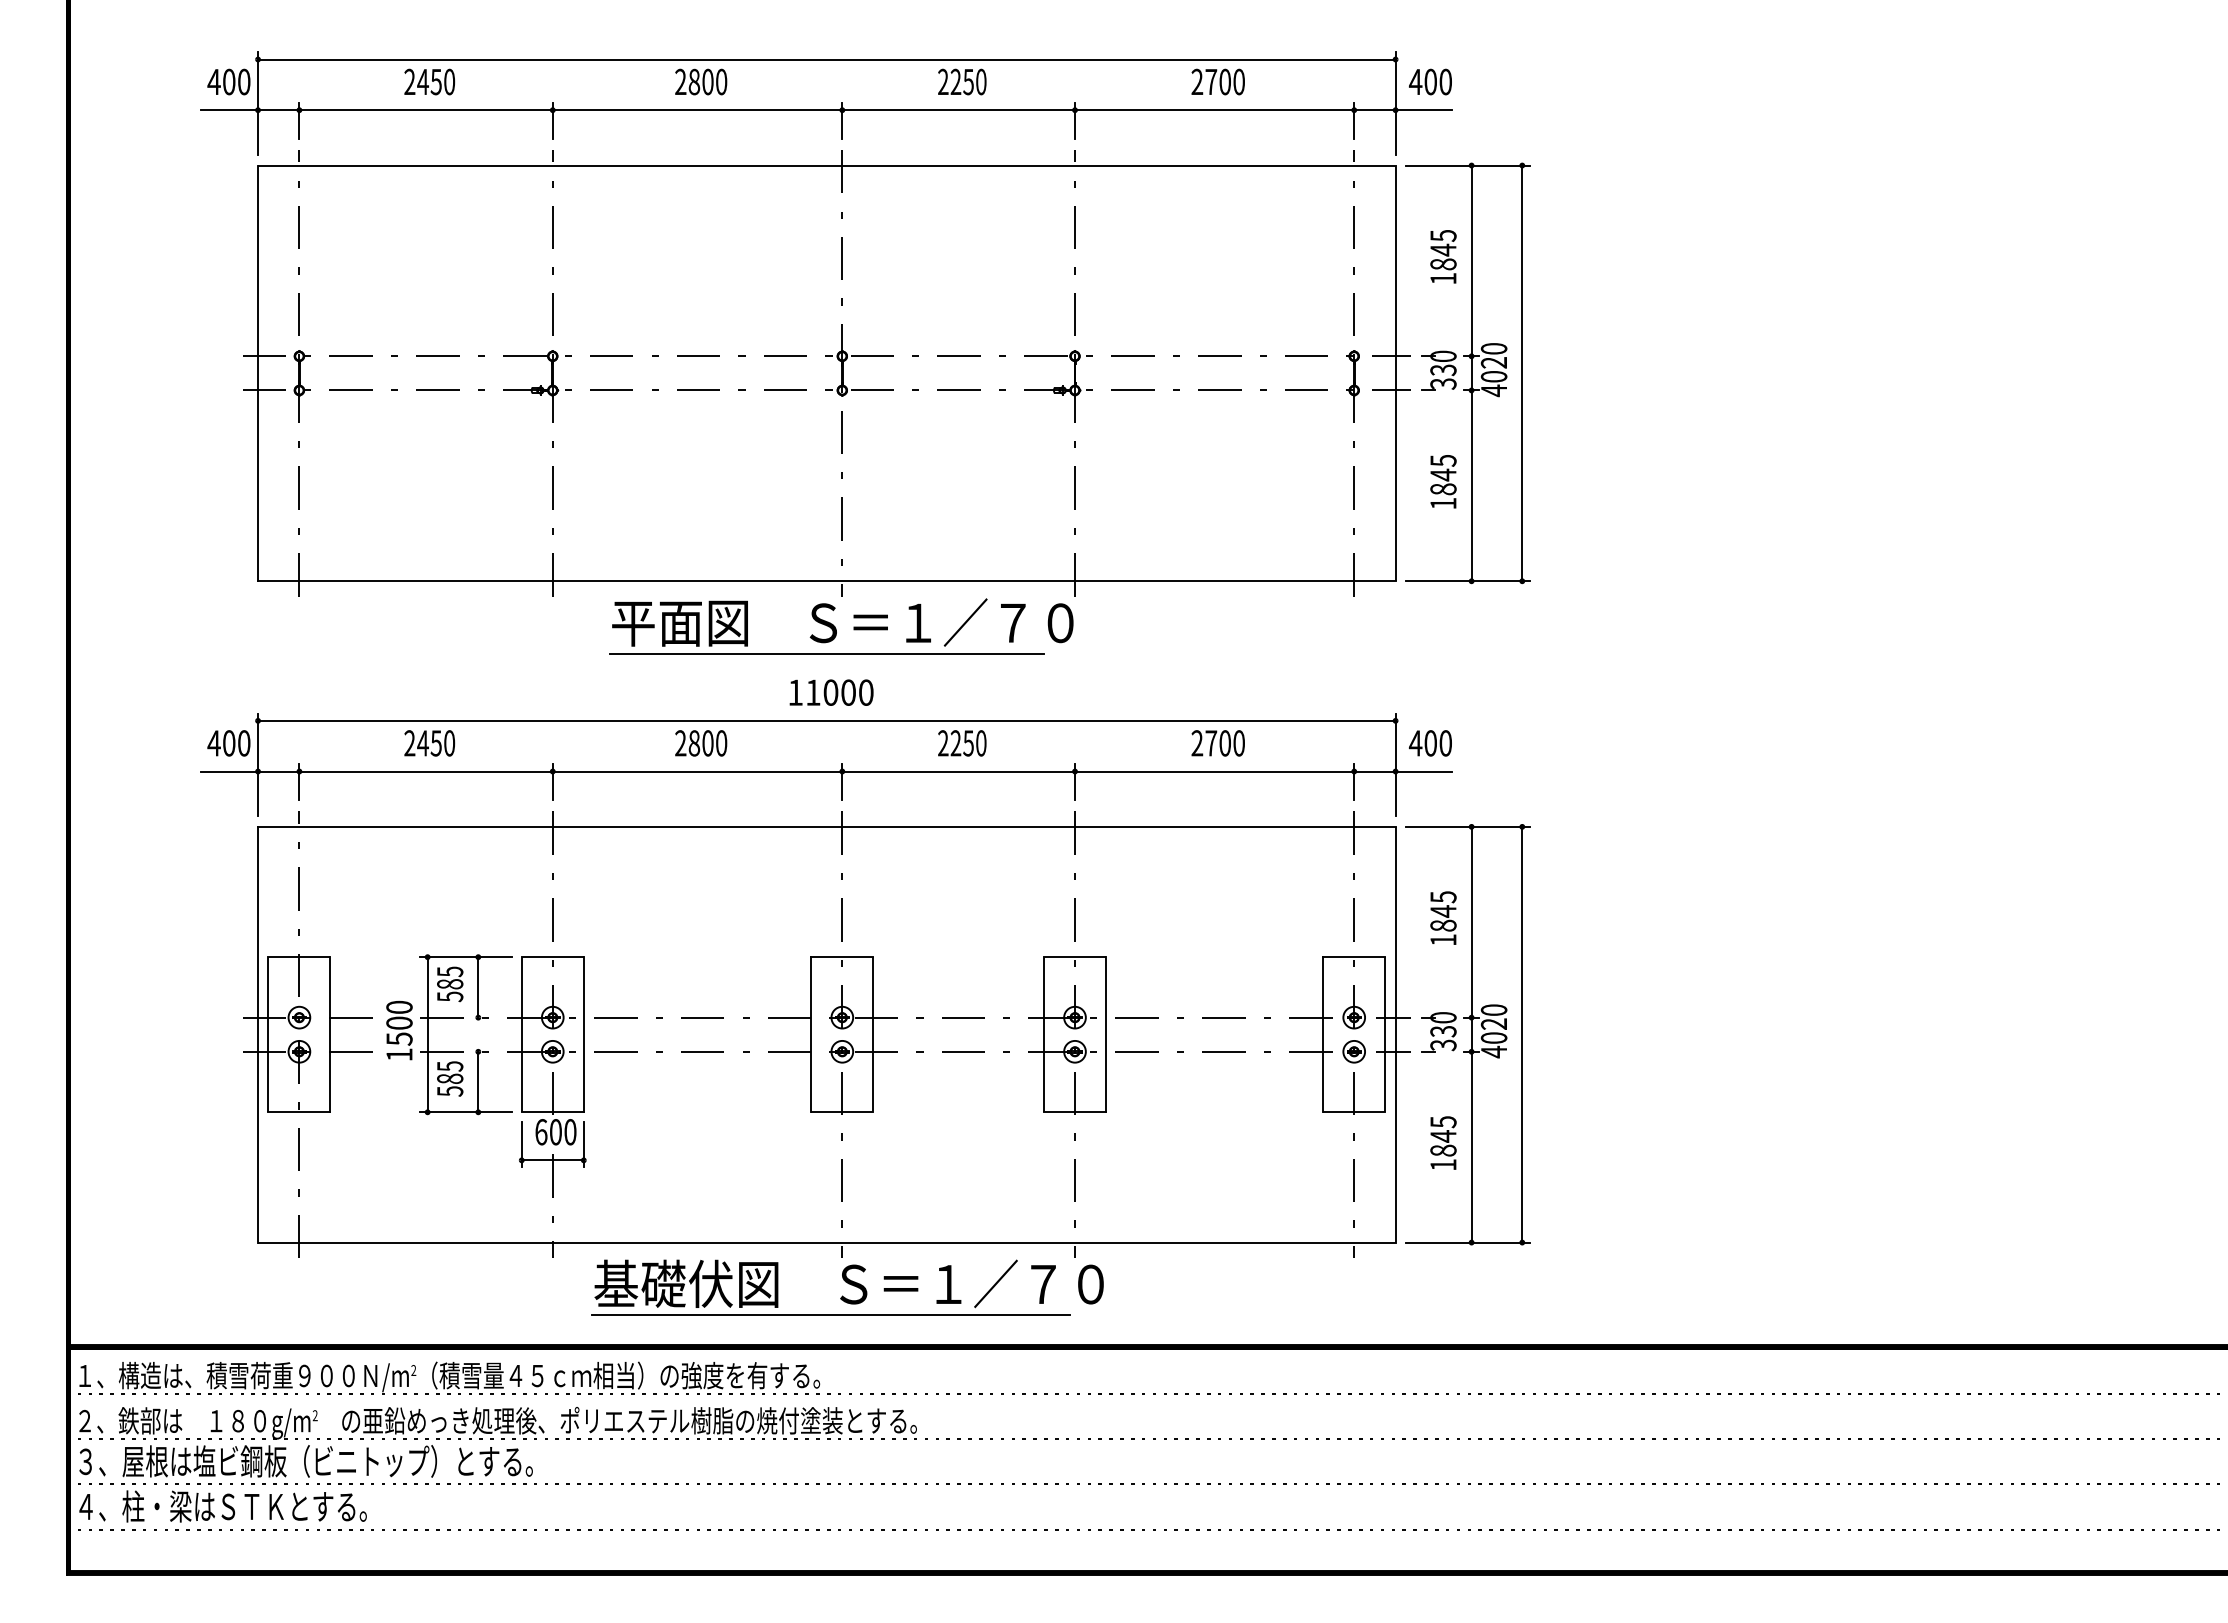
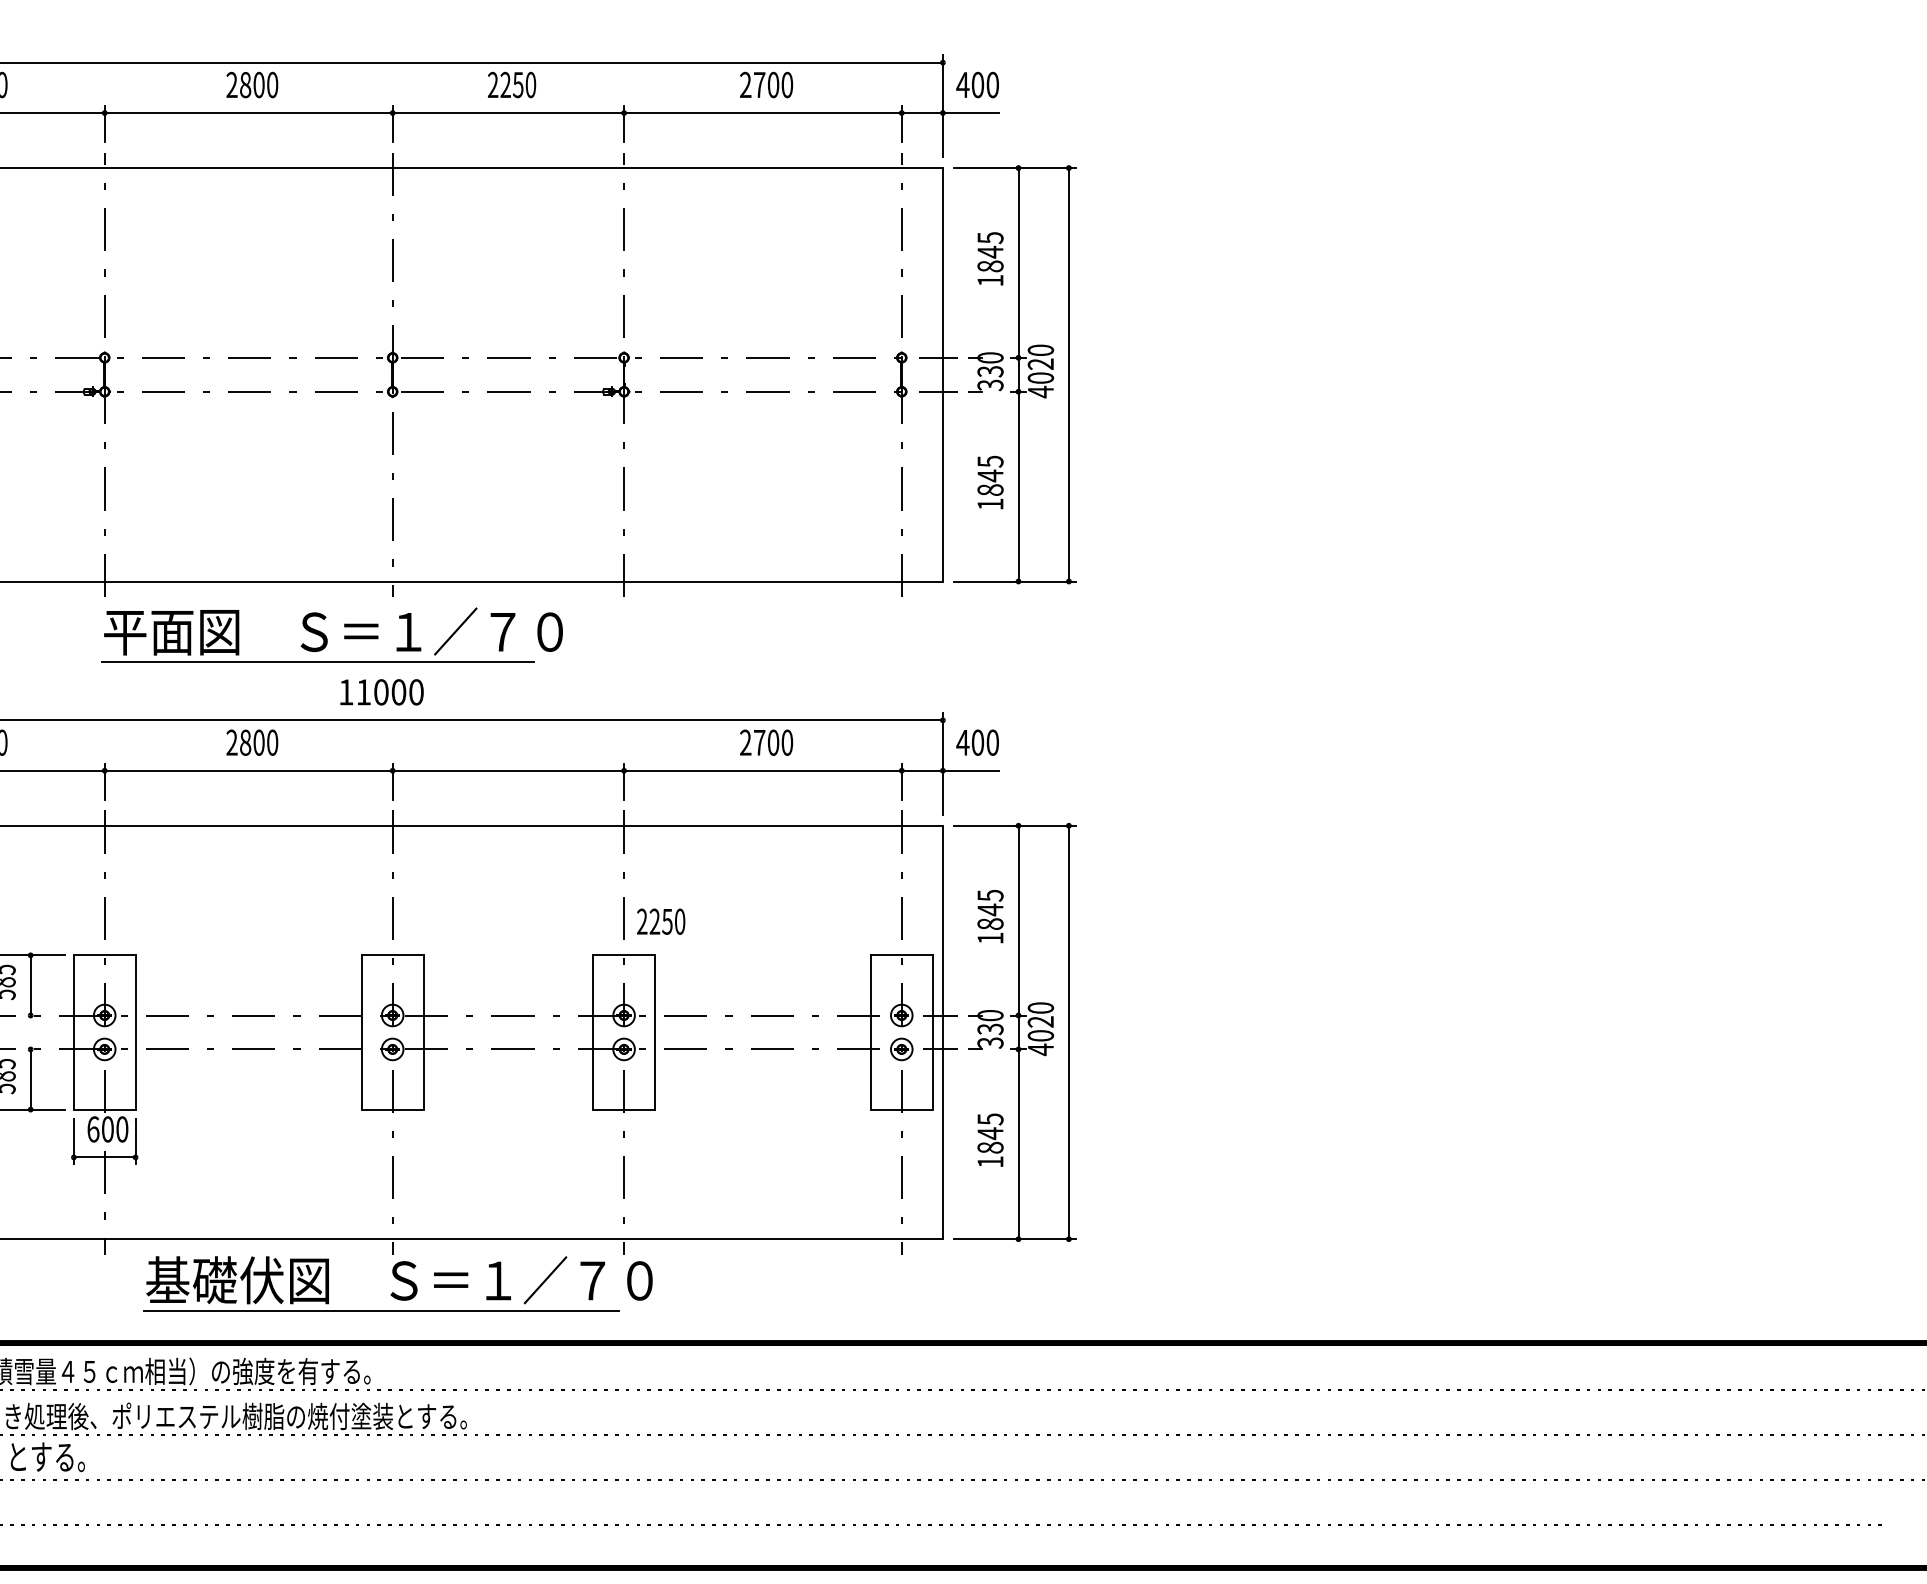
part: (841, 626) -> (332, 635), moved
text: (962, 743) -> (661, 921), moved

